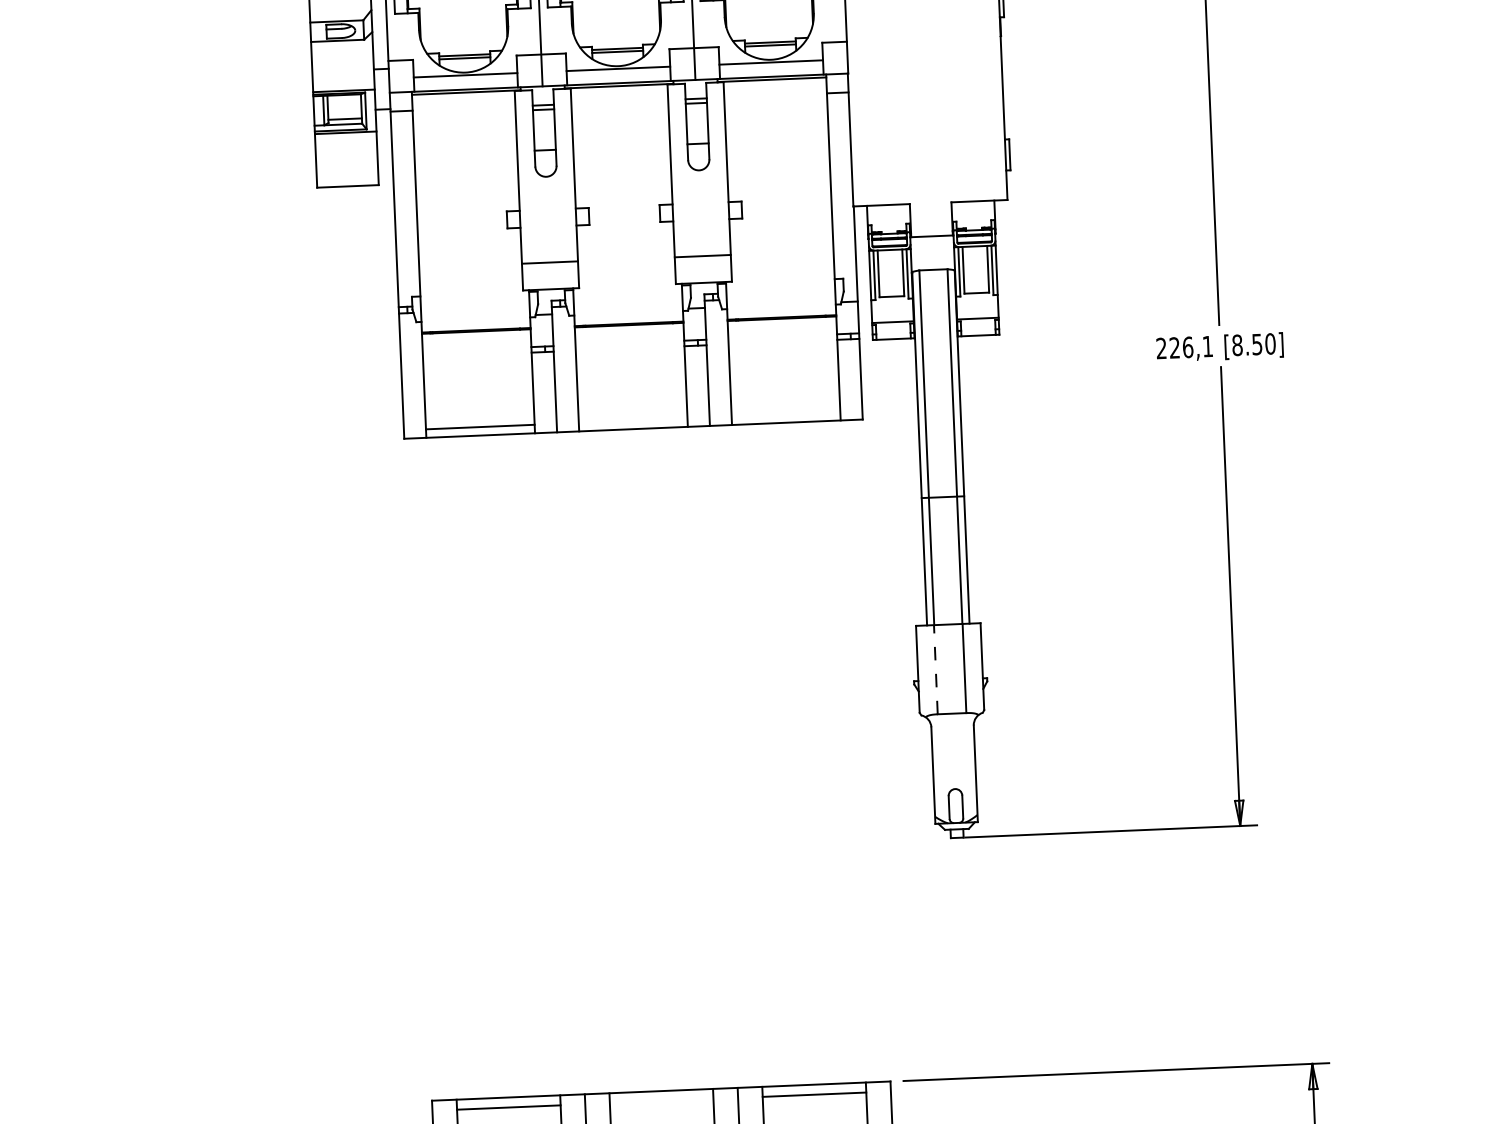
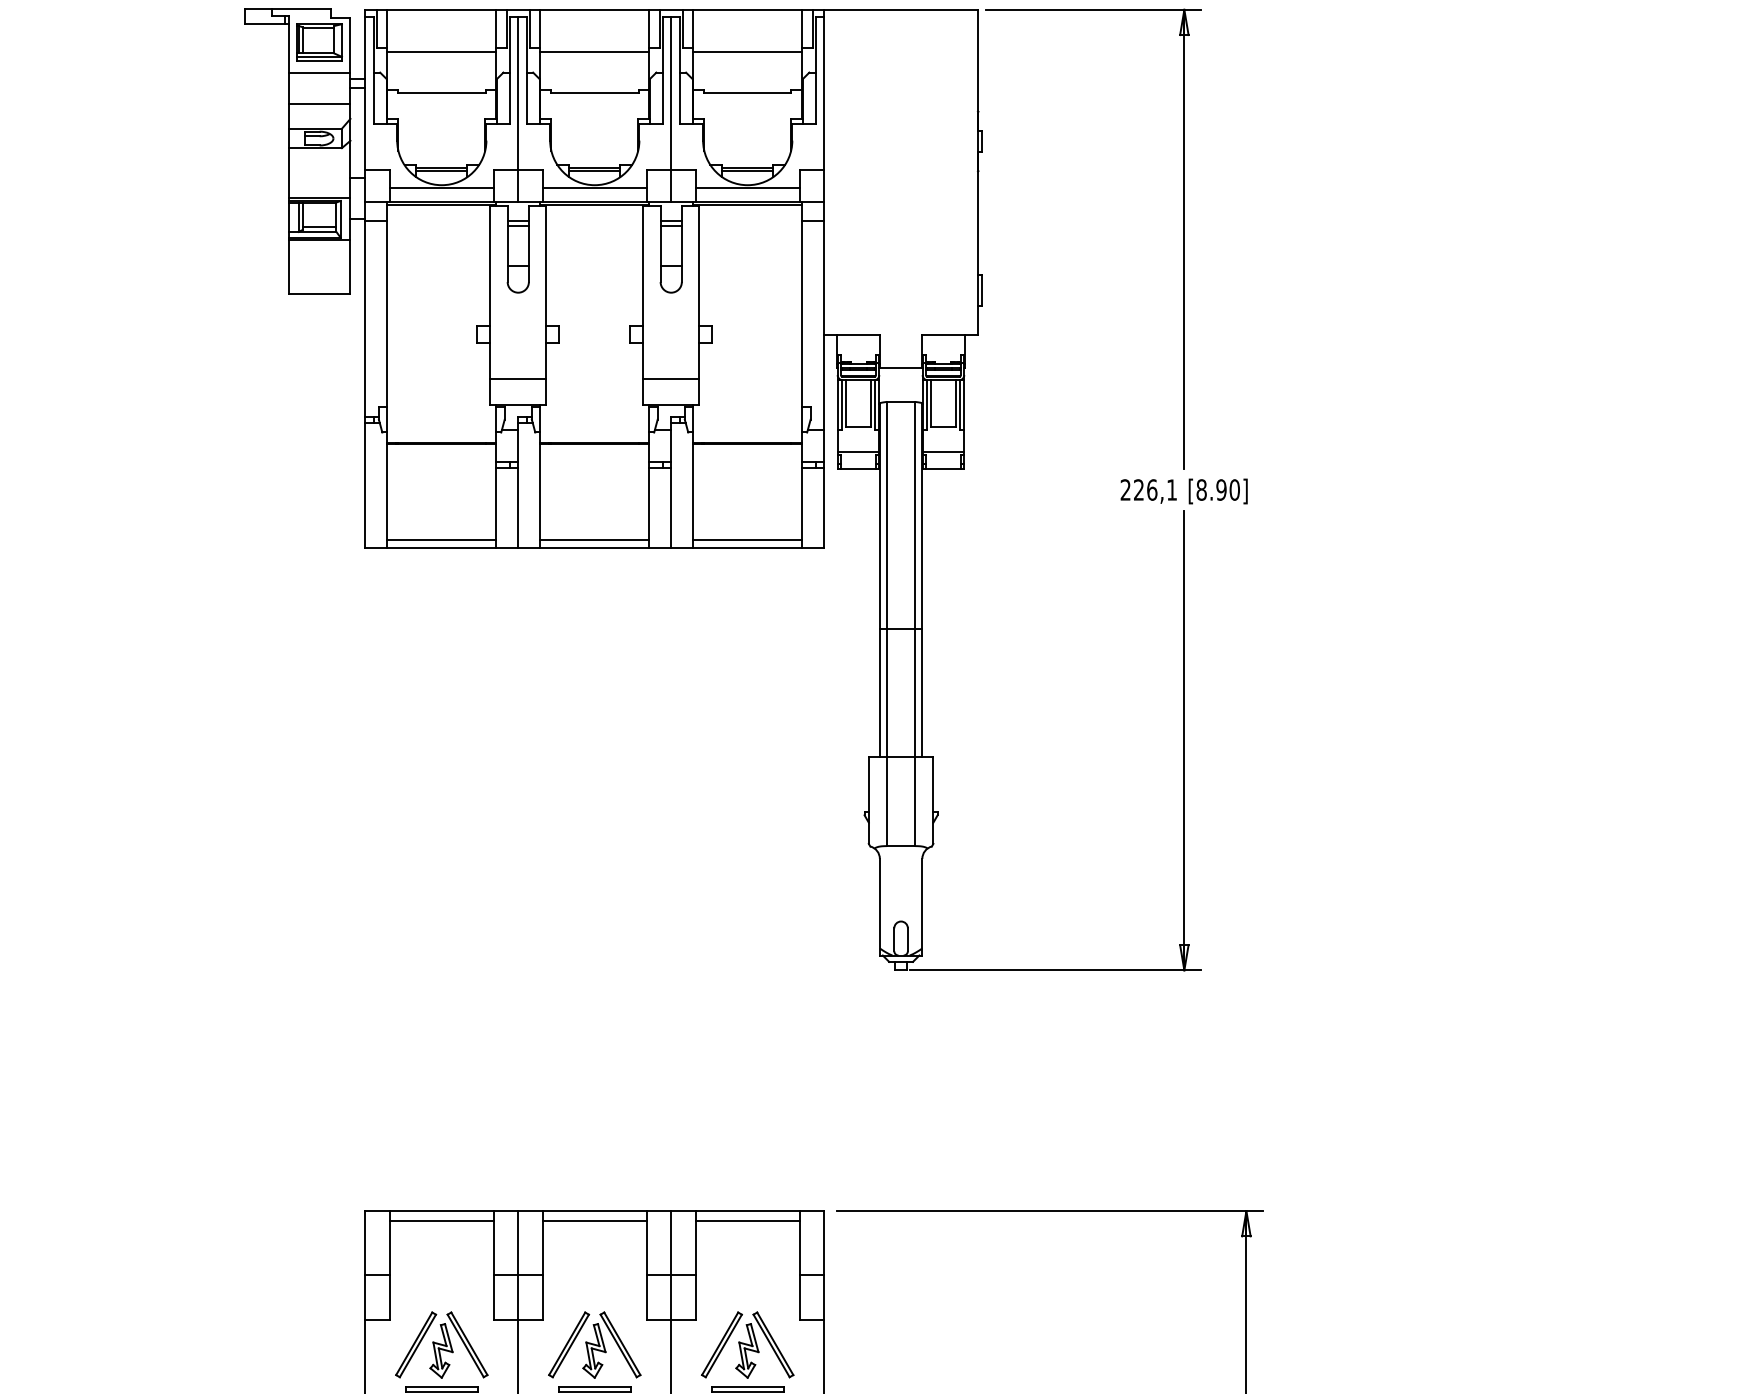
text: (1257, 343) -> (1221, 489), [8.50] -> [8.90]
line: (785, 413) -> (747, 539), added
line: (632, 420) -> (594, 539), added
line: (935, 669) -> (886, 801), dashed -> solid
line: (661, 1101) -> (594, 1221), added

